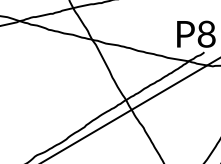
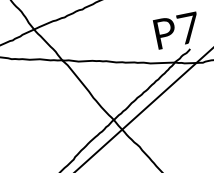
text: (206, 33) -> (188, 27), P8 -> P7

